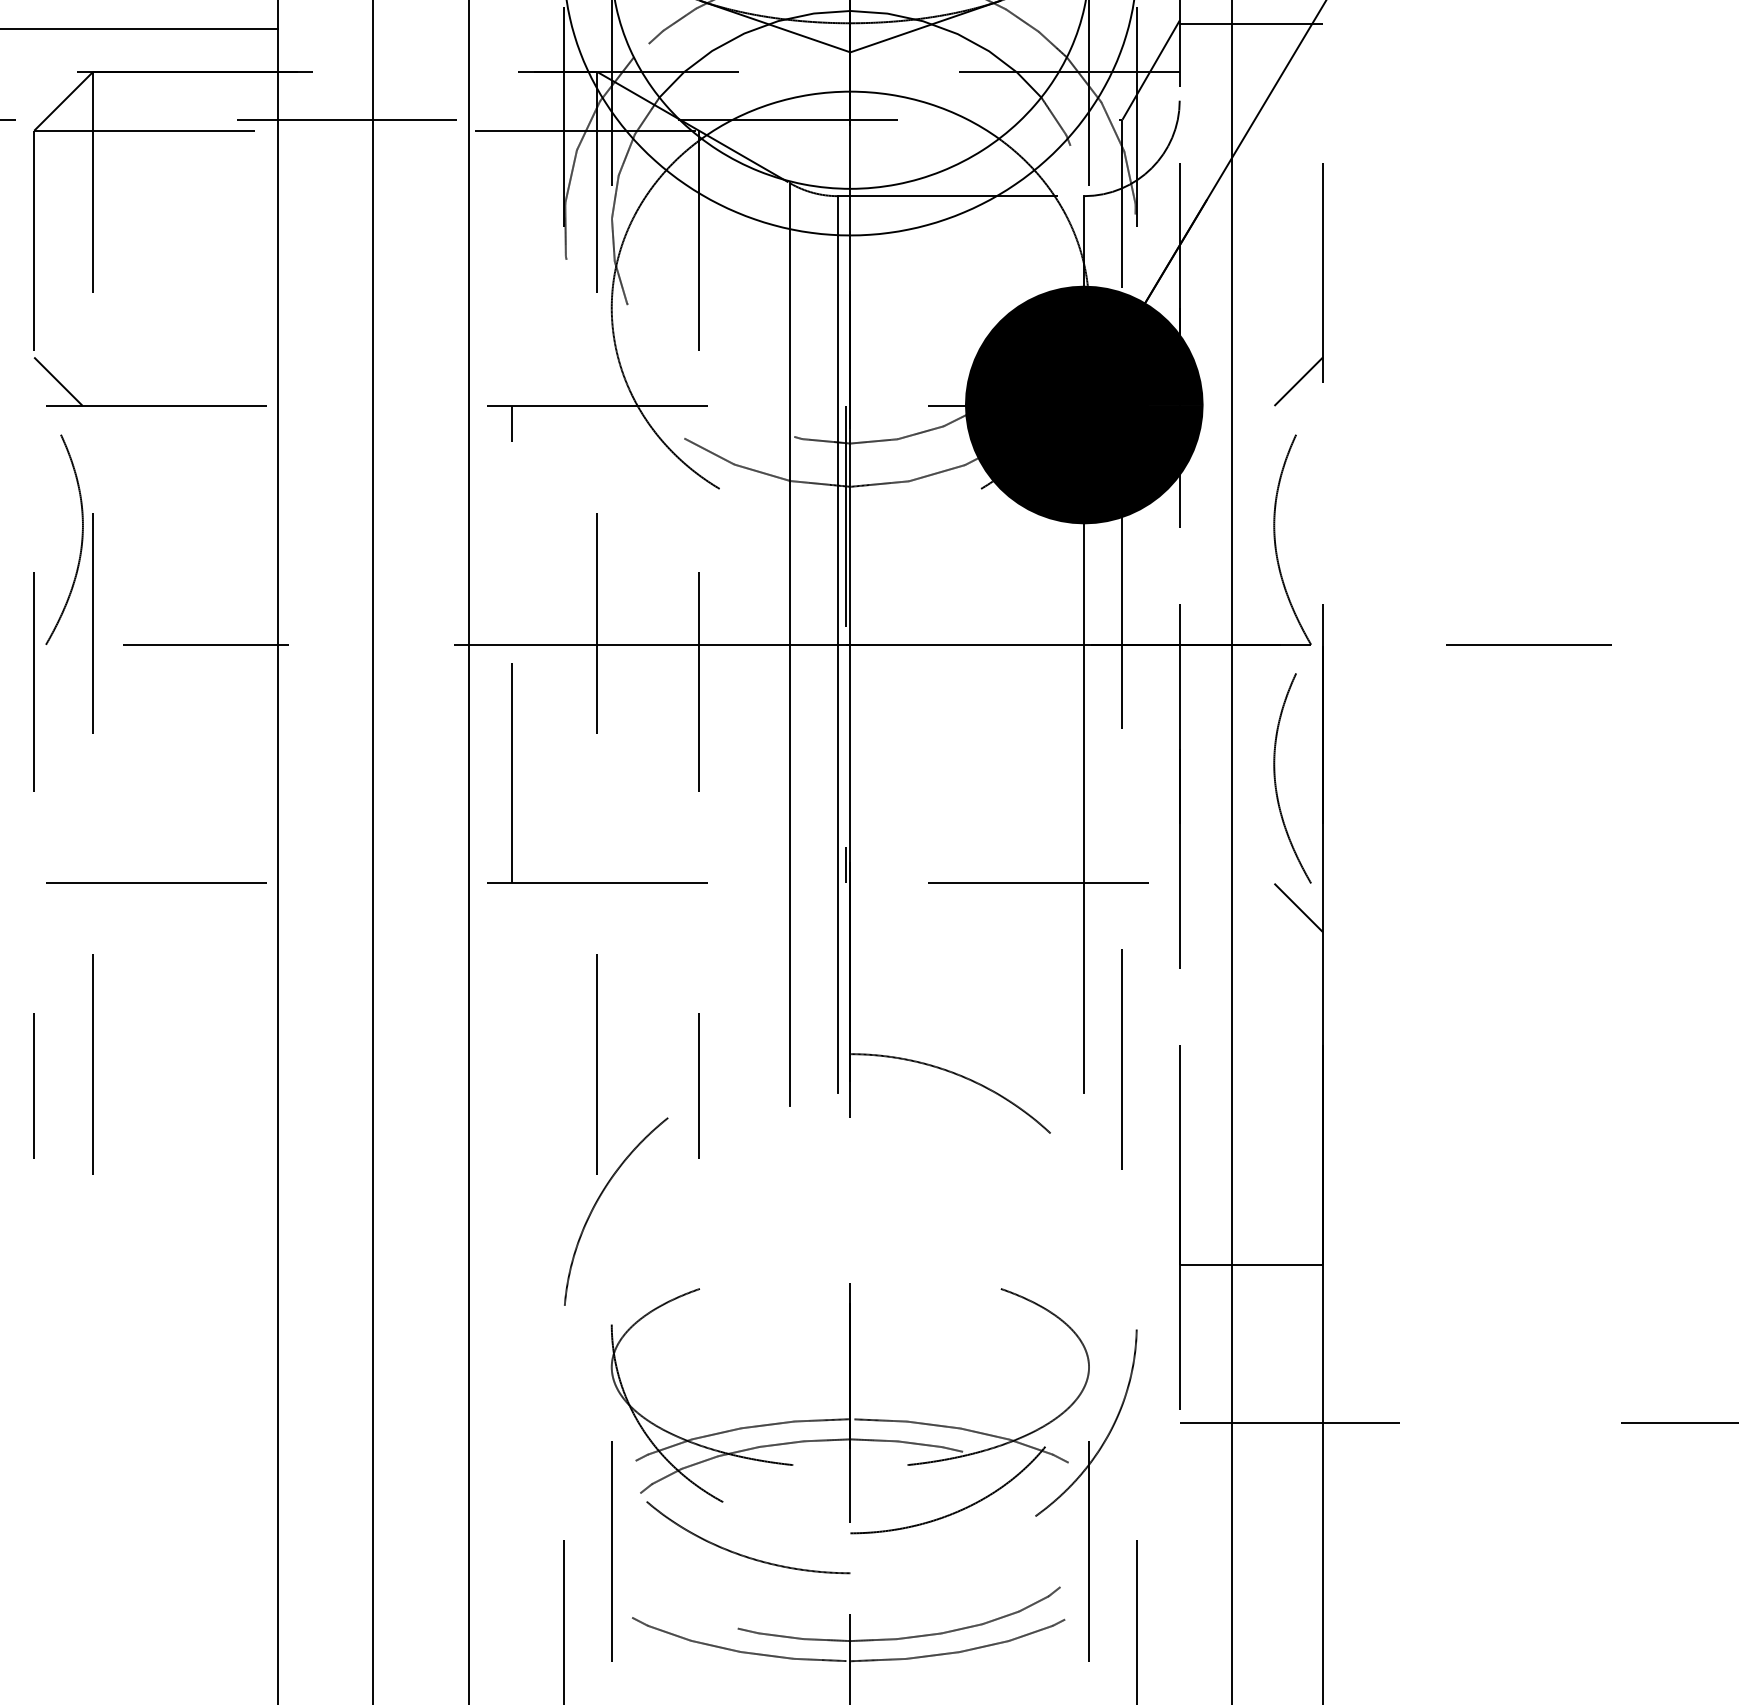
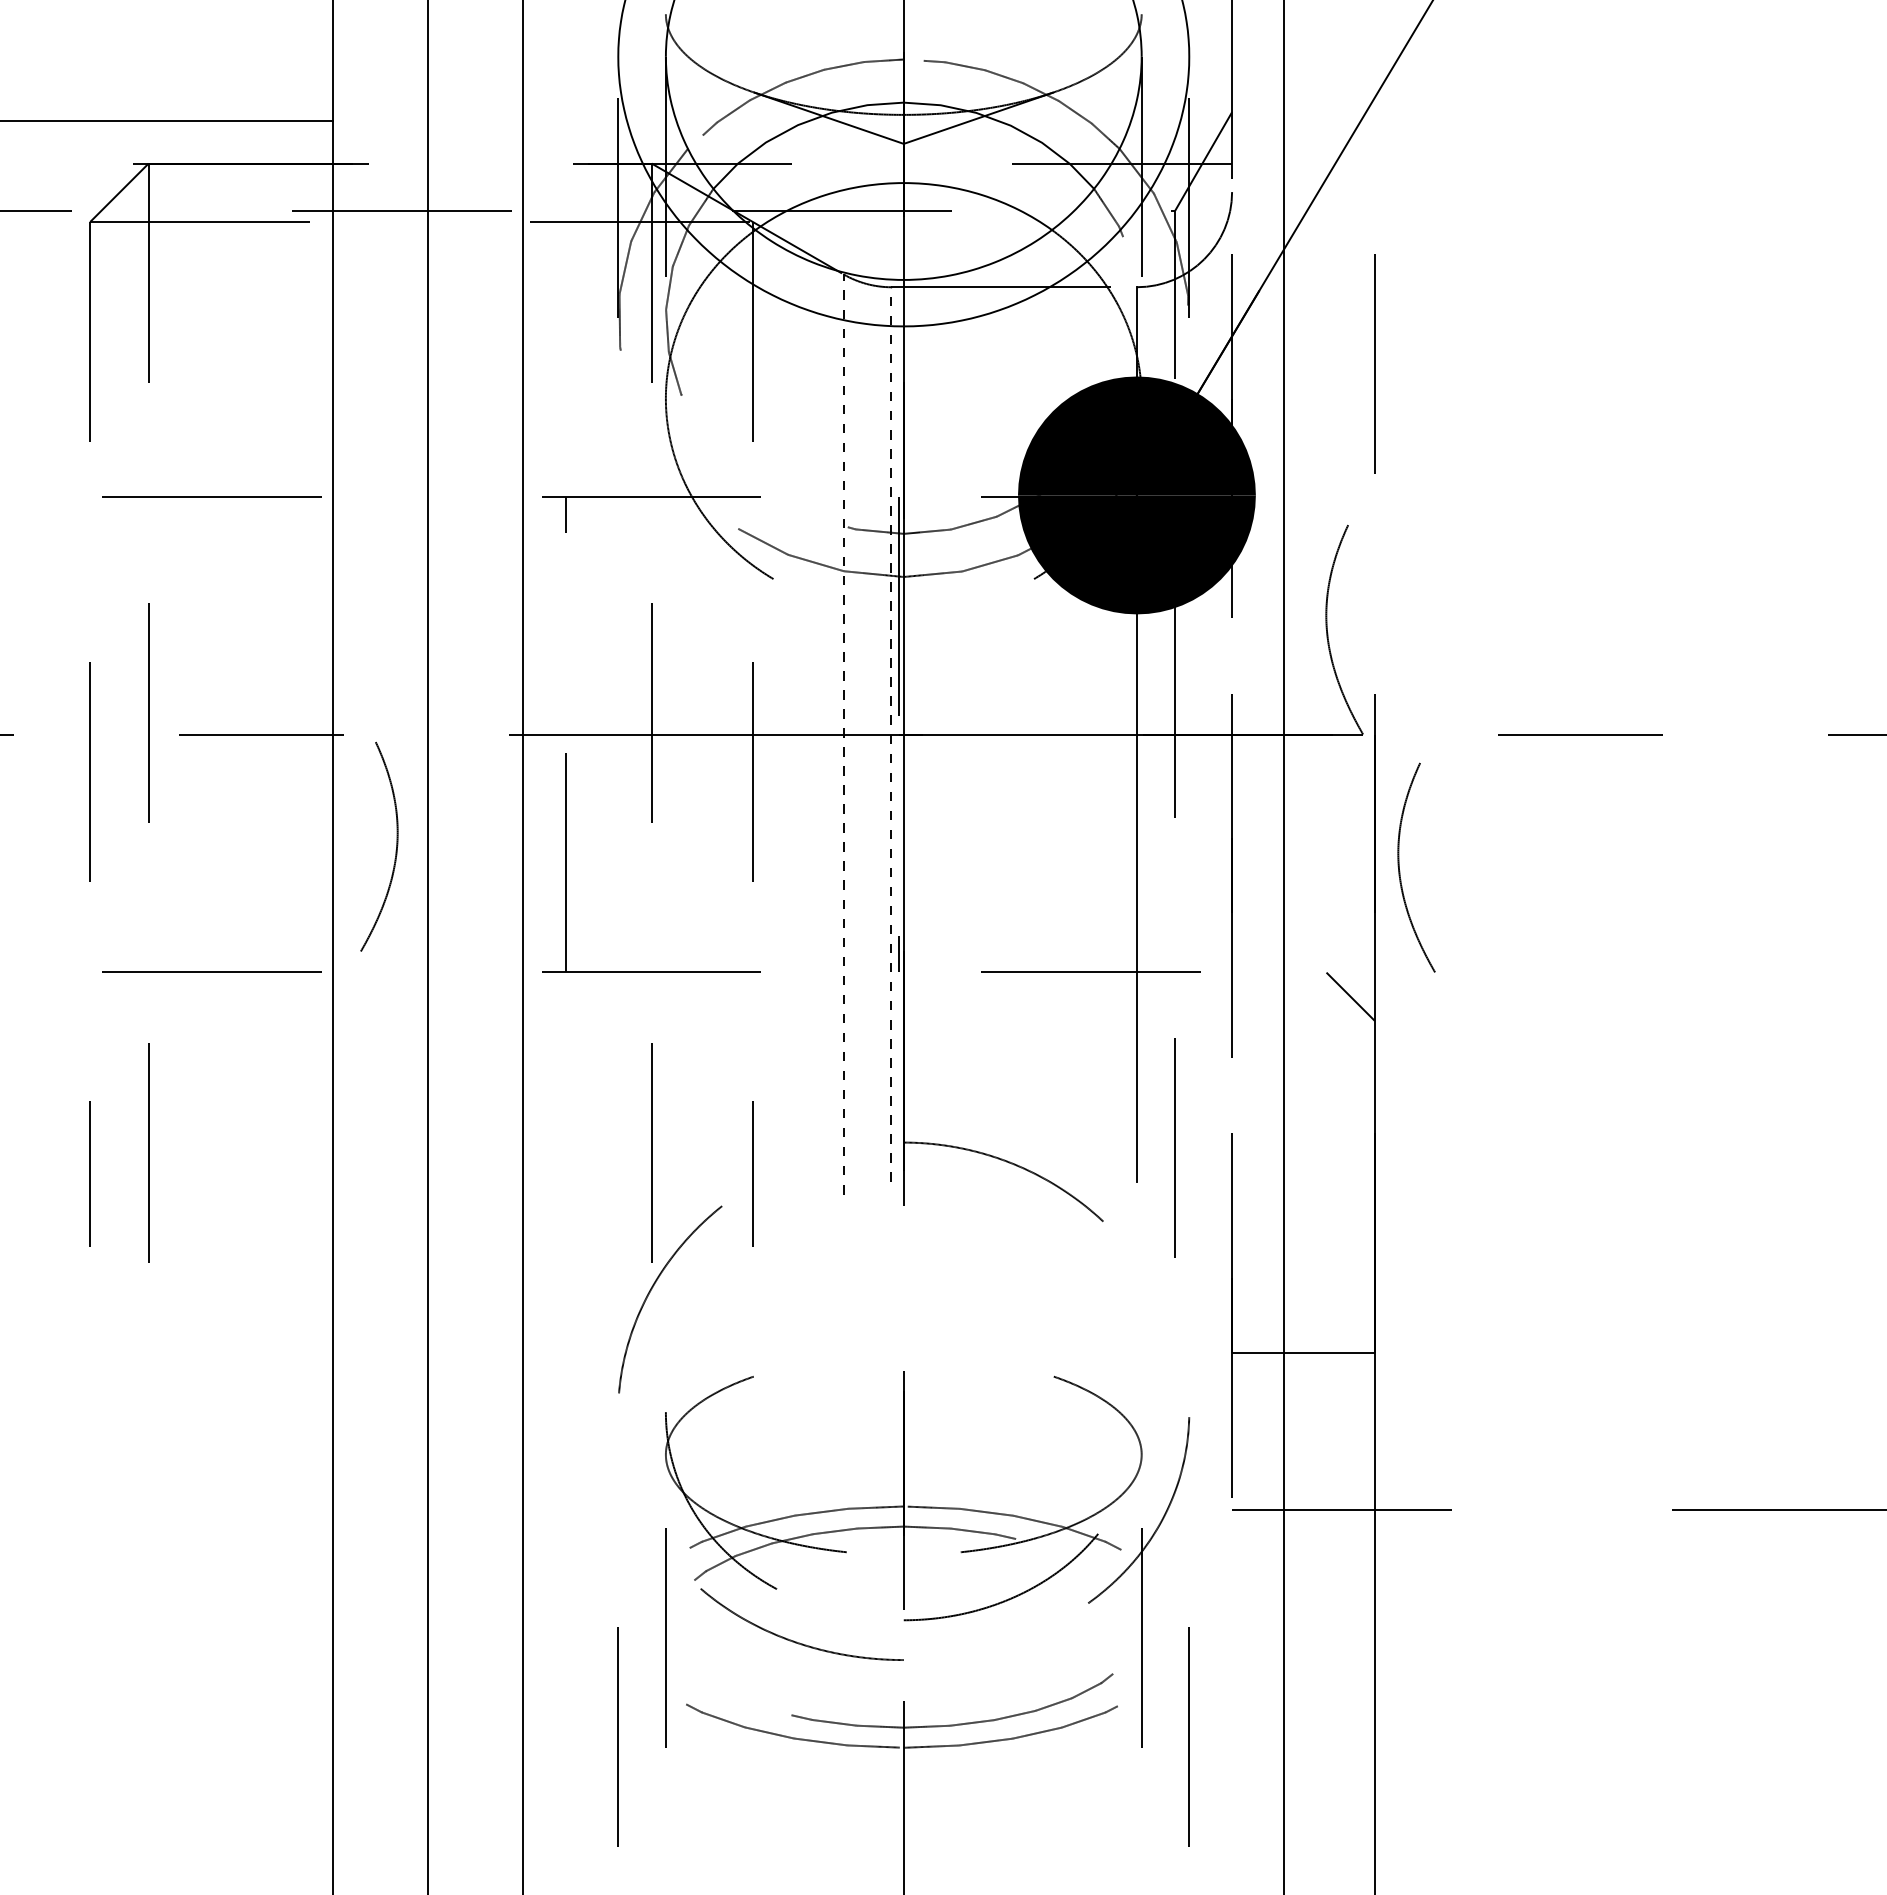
line: (1251, 23) -> (1303, 115), removed
line: (58, 381) -> (114, 472), removed
line: (1298, 381) -> (1350, 472), removed
curve: (80, 543) -> (395, 850), moved
line: (789, 644) -> (843, 734), solid -> dashed
line: (838, 644) -> (891, 734), solid -> dashed
curve: (1276, 782) -> (1400, 871), moved

